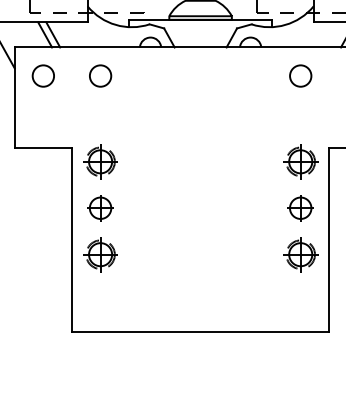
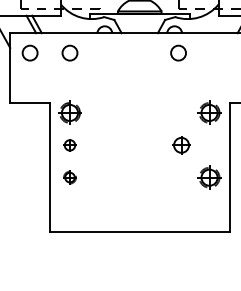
circle: (300, 75) -> (178, 52), moved
part: (99, 208) -> (69, 145), size x0.7
part: (300, 208) -> (181, 145), moved
part: (99, 254) -> (69, 177), size x0.6

